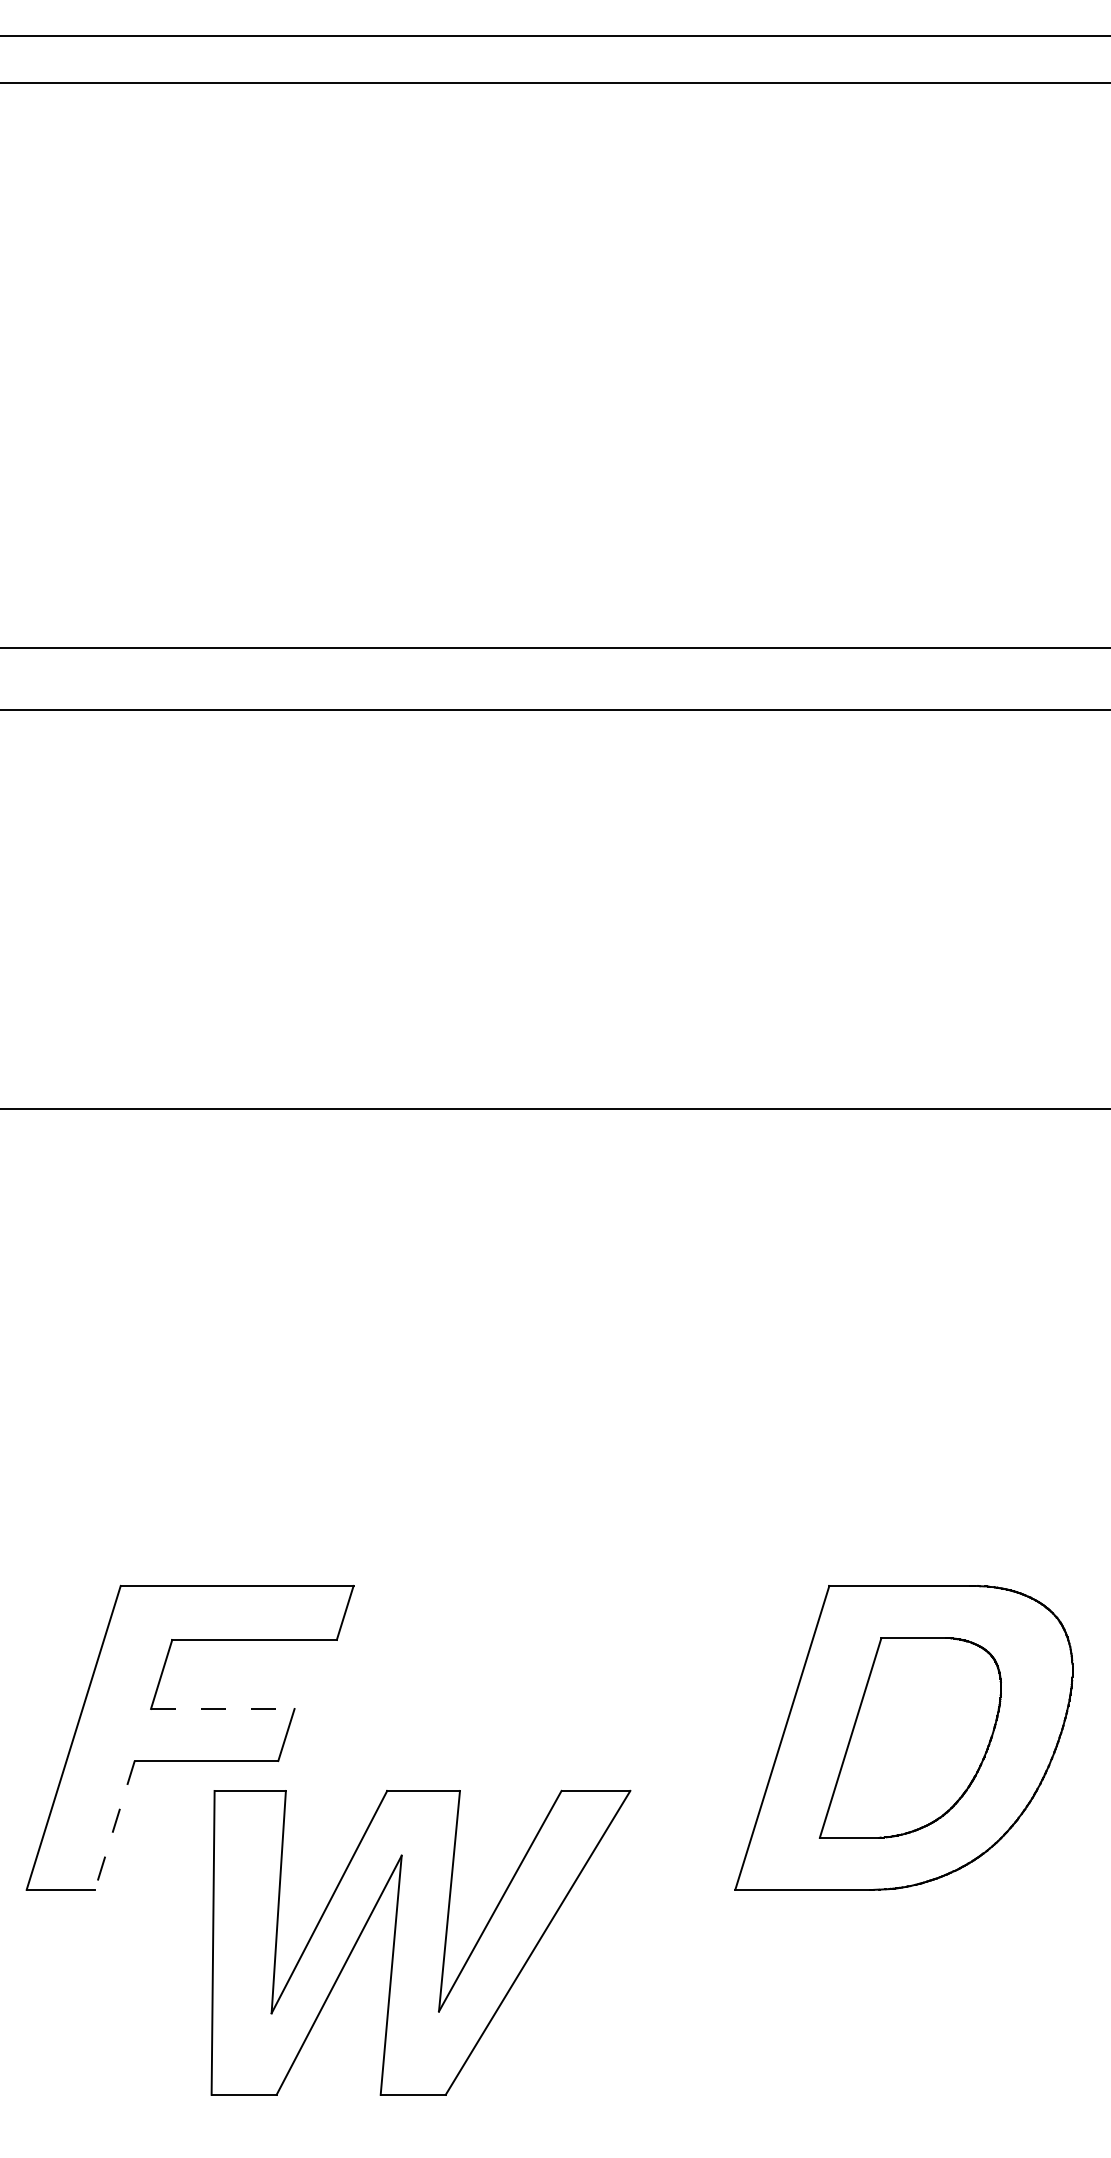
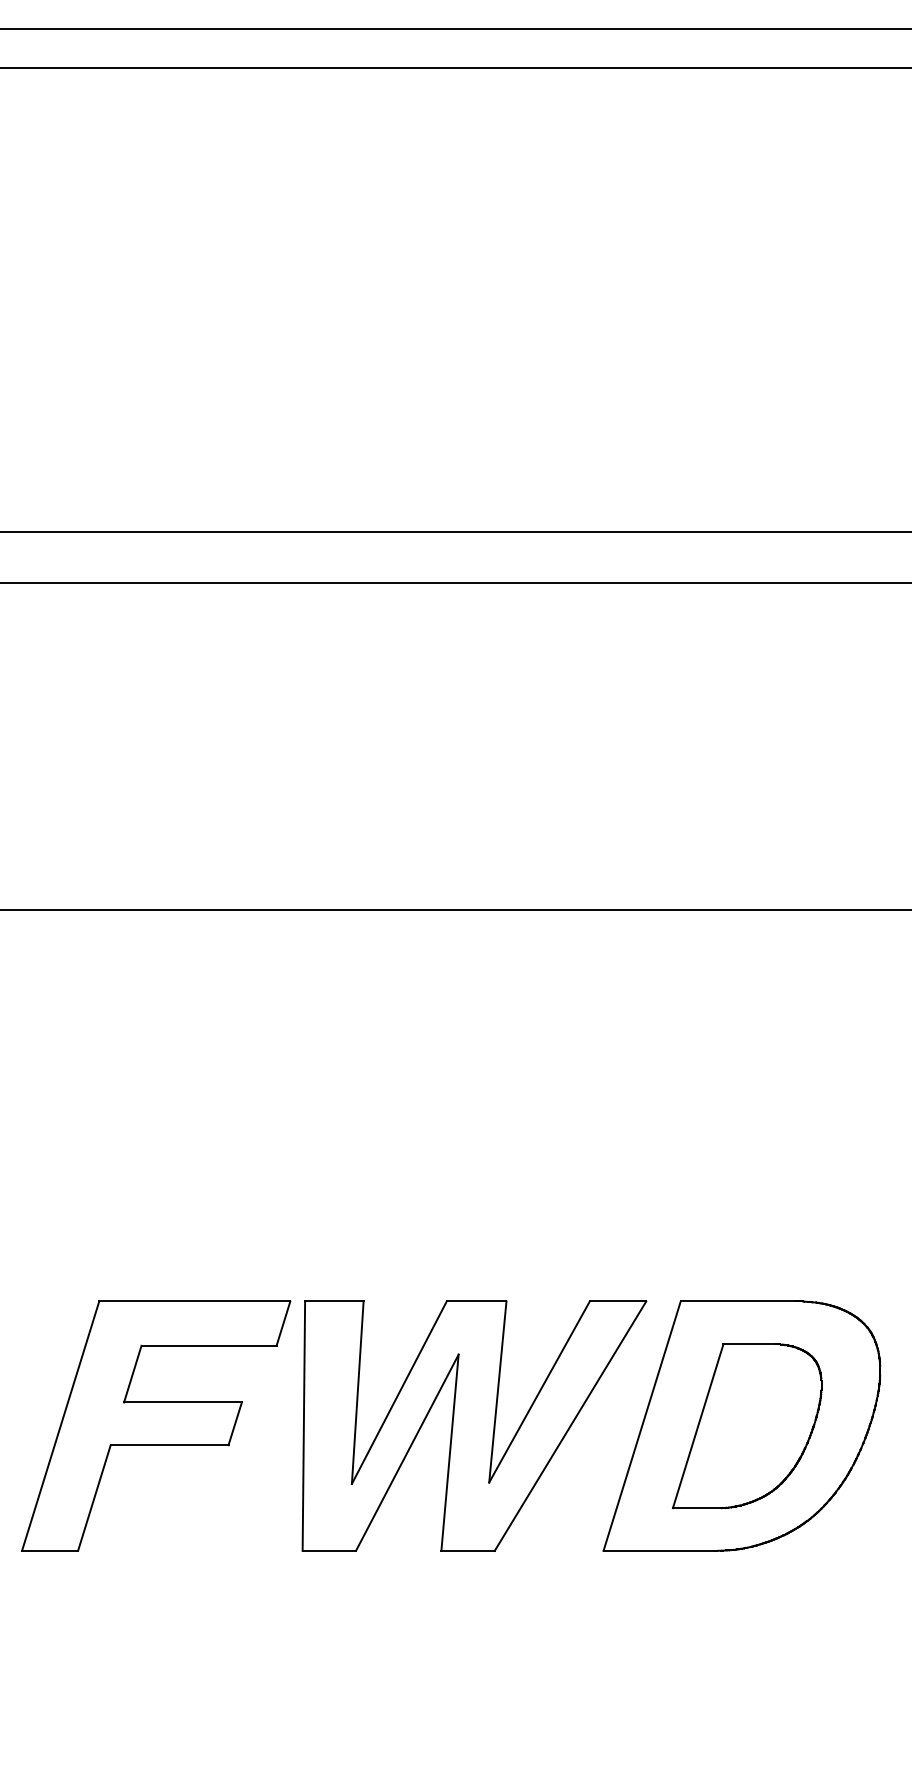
line: (222, 1709) -> (182, 1402), dashed -> solid
line: (114, 1825) -> (94, 1498), dashed -> solid
part: (420, 1942) -> (474, 1425), moved

